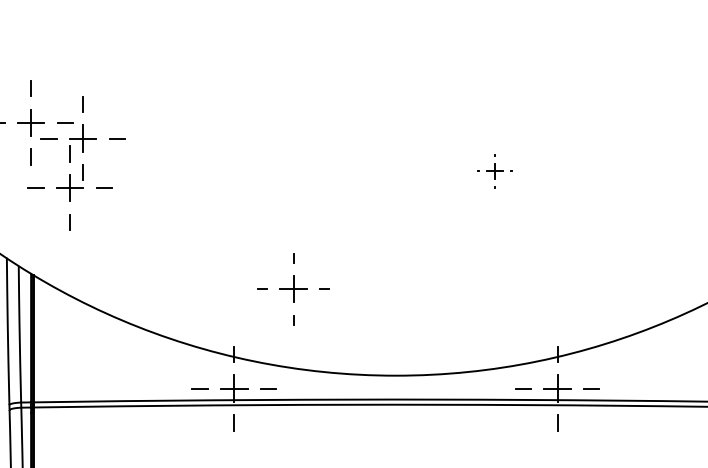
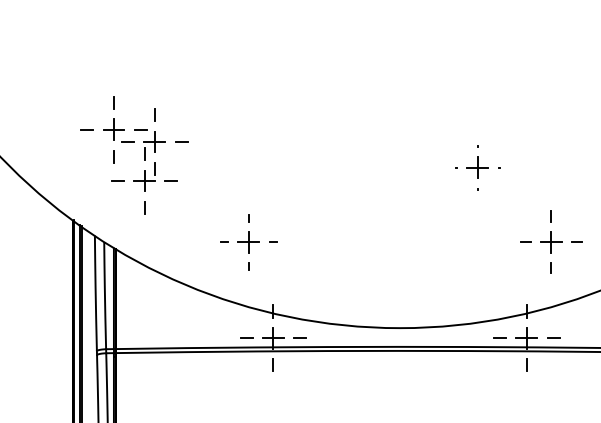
part: (494, 170) -> (477, 167), size x1.67
part: (588, 265) -> (551, 241), added
part: (293, 289) -> (248, 242), moved

